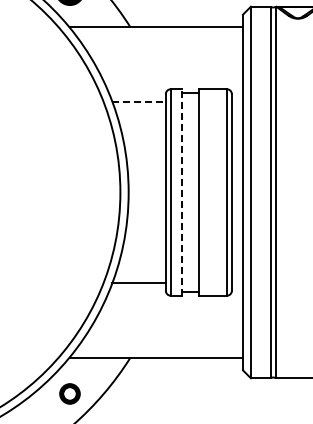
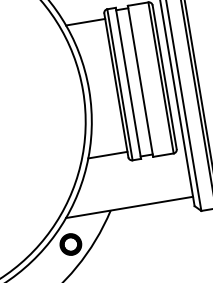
line: (139, 101) -> (85, 22), dashed -> solid
line: (182, 192) -> (128, 83), dashed -> solid
part: (69, 393) -> (70, 244), size x1.43

